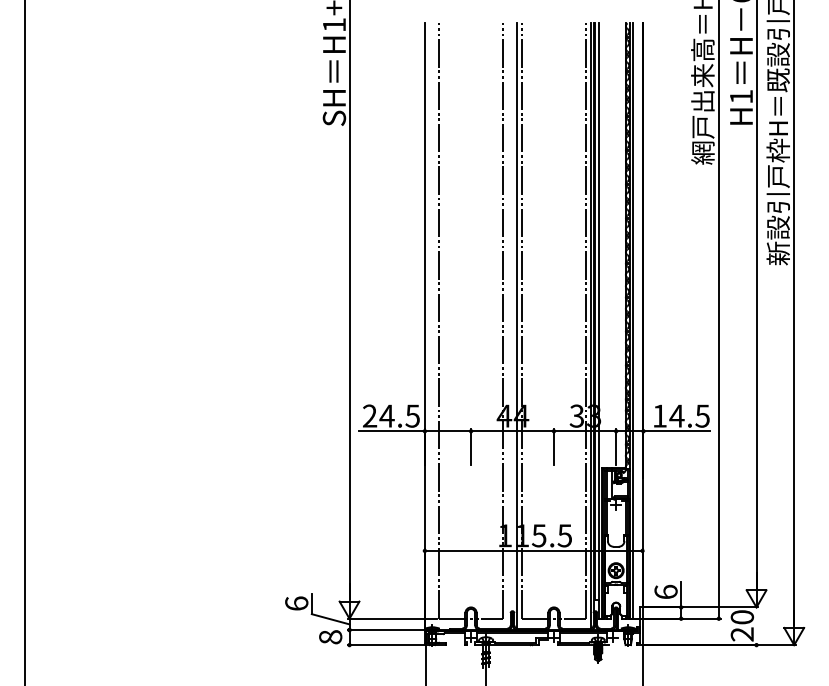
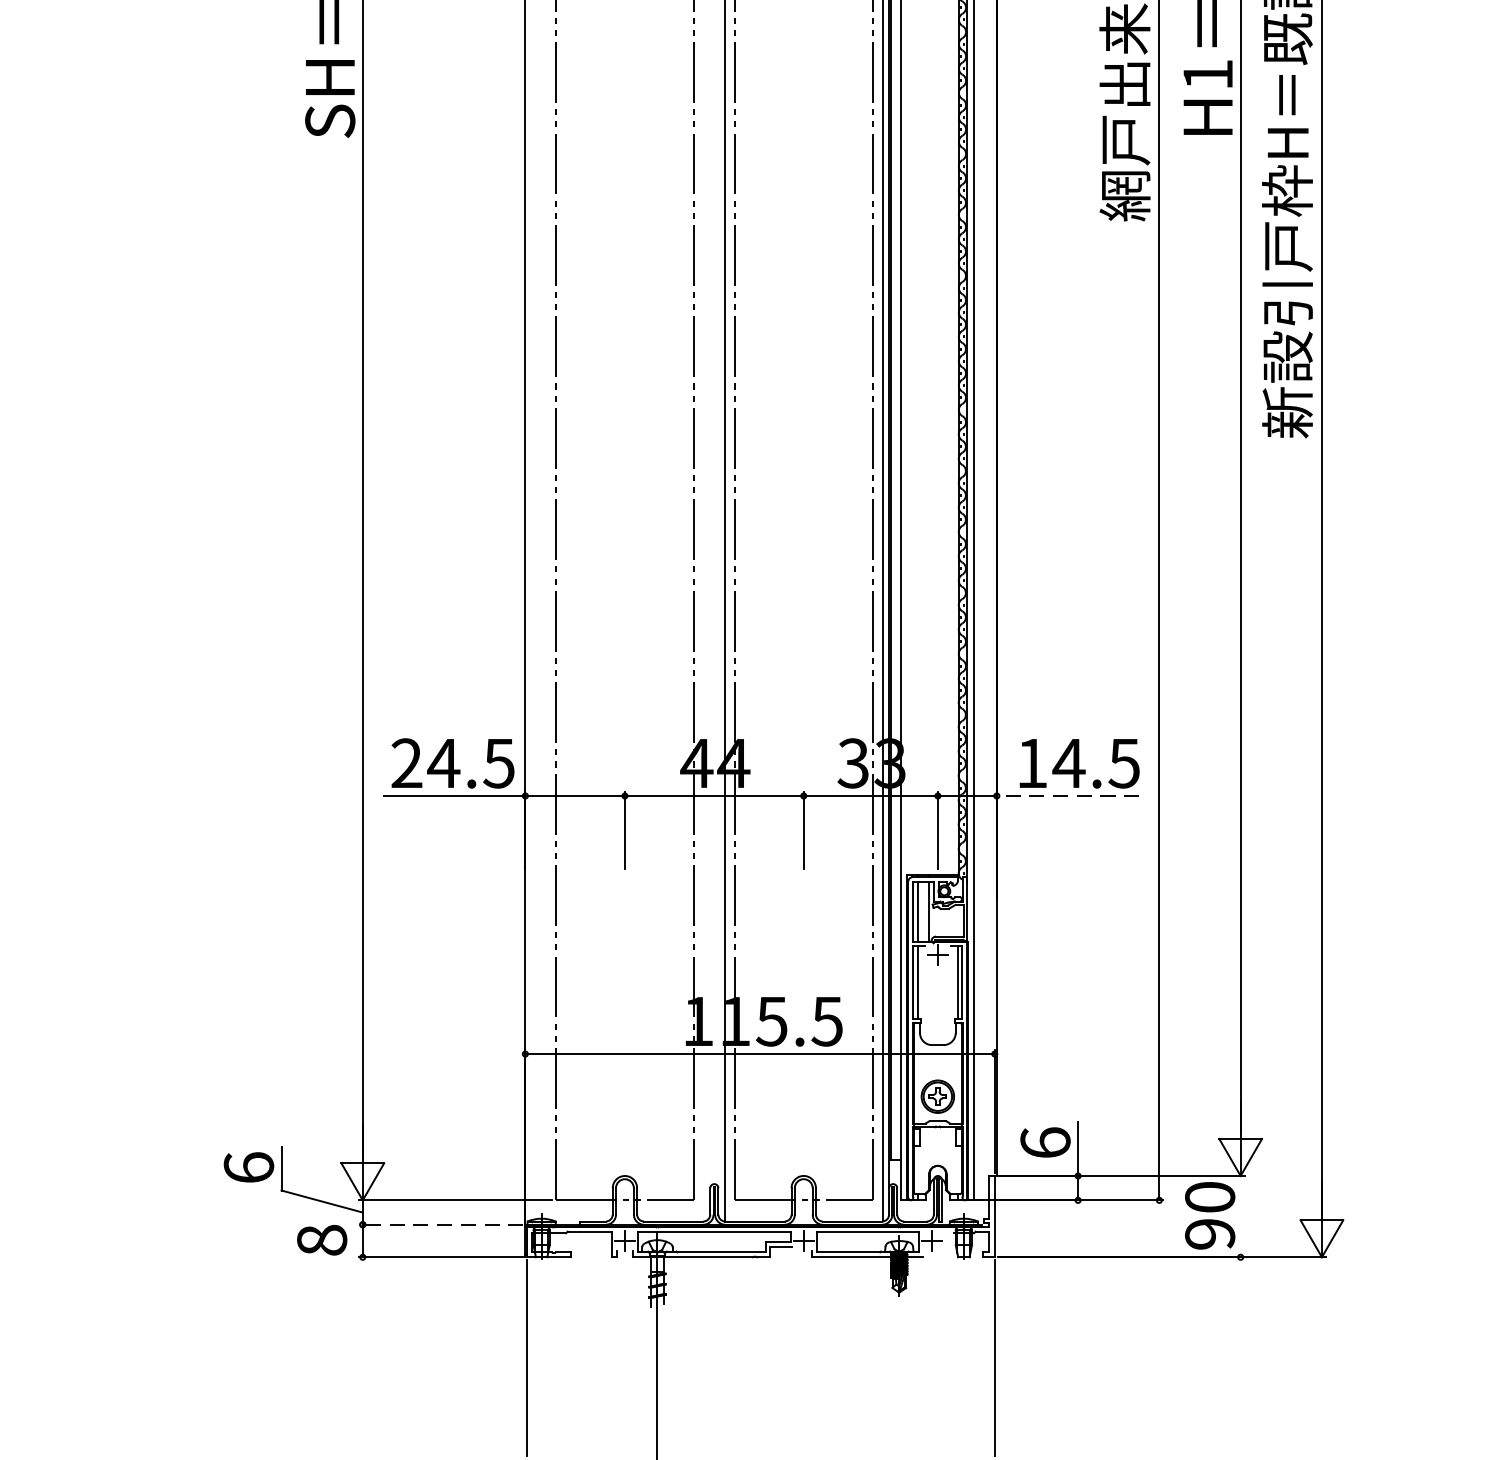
line: (676, 431) -> (1068, 796), solid -> dashed
line: (385, 630) -> (440, 1225), solid -> dashed
text: (742, 634) -> (1210, 1234), 20 -> 90

